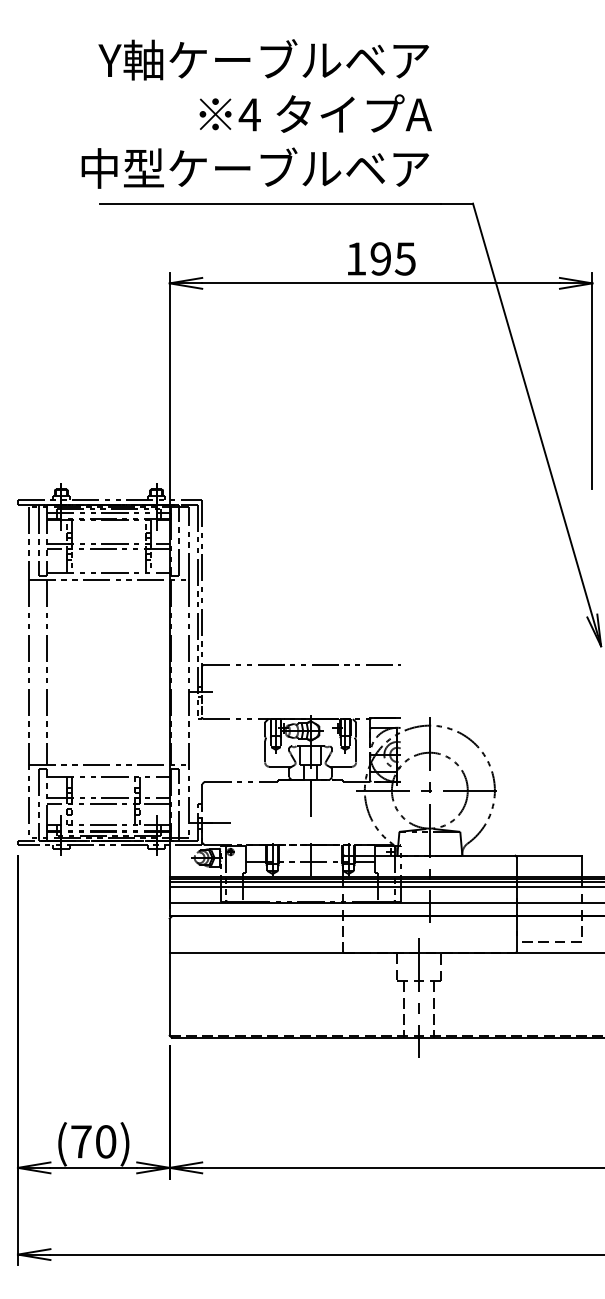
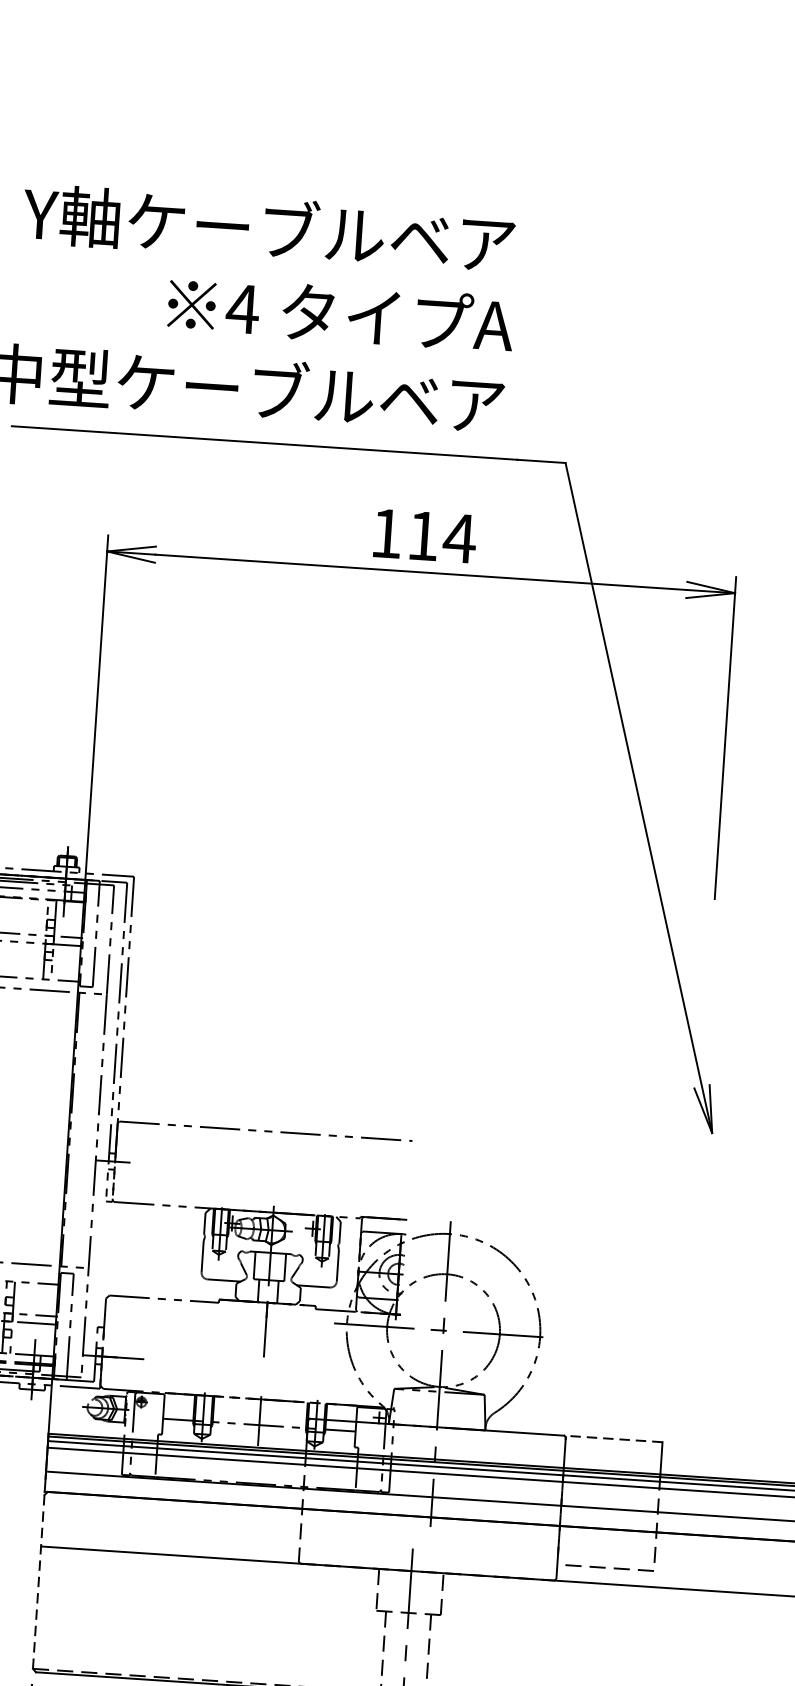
text: (393, 258) -> (442, 536), 195 -> 114
line: (549, 855) -> (614, 1438), solid -> dashed
line: (169, 977) -> (38, 1582), solid -> dashed

